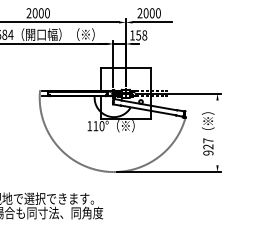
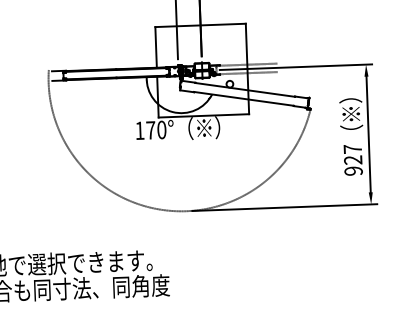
text: (95, 126) -> (150, 131), 110° -> 170°
line: (217, 132) -> (368, 133), added

